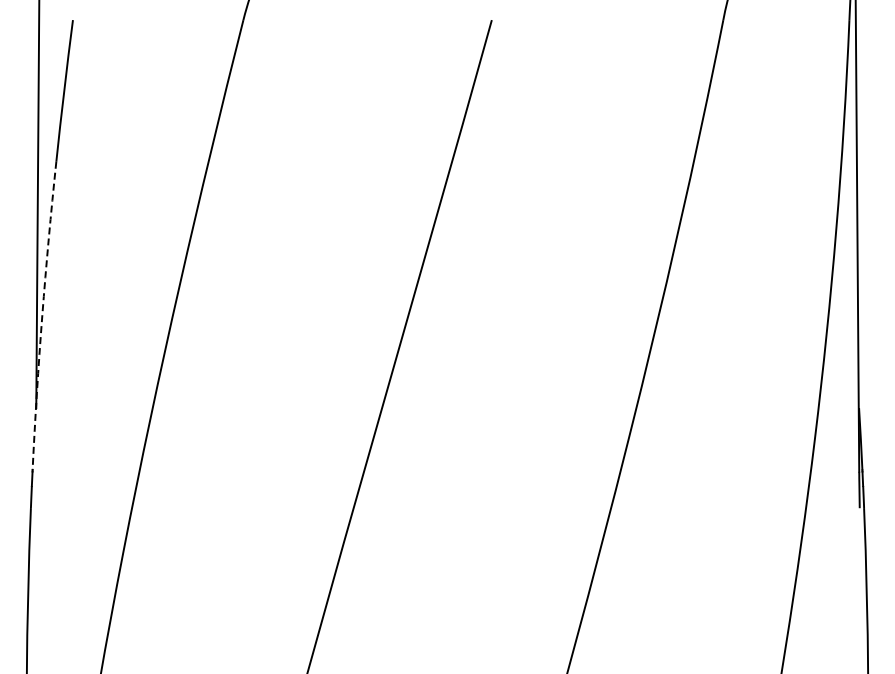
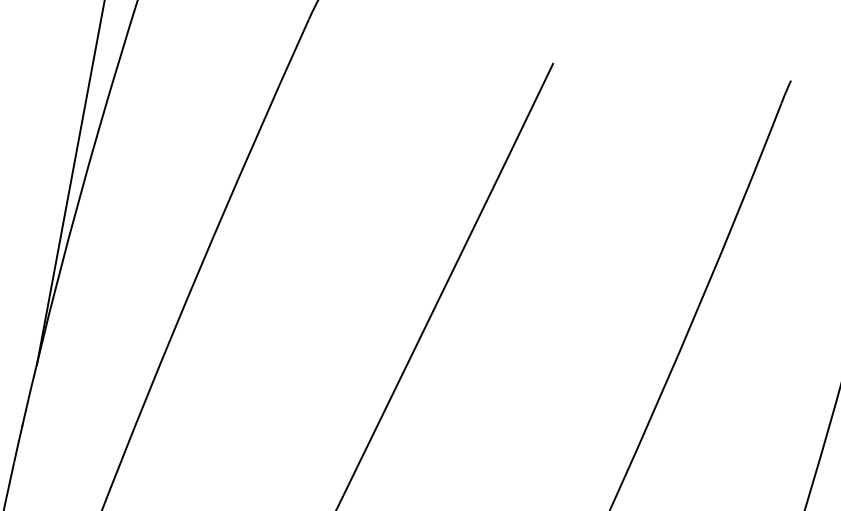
arc: (42, 315) -> (59, 274), dashed -> solid

